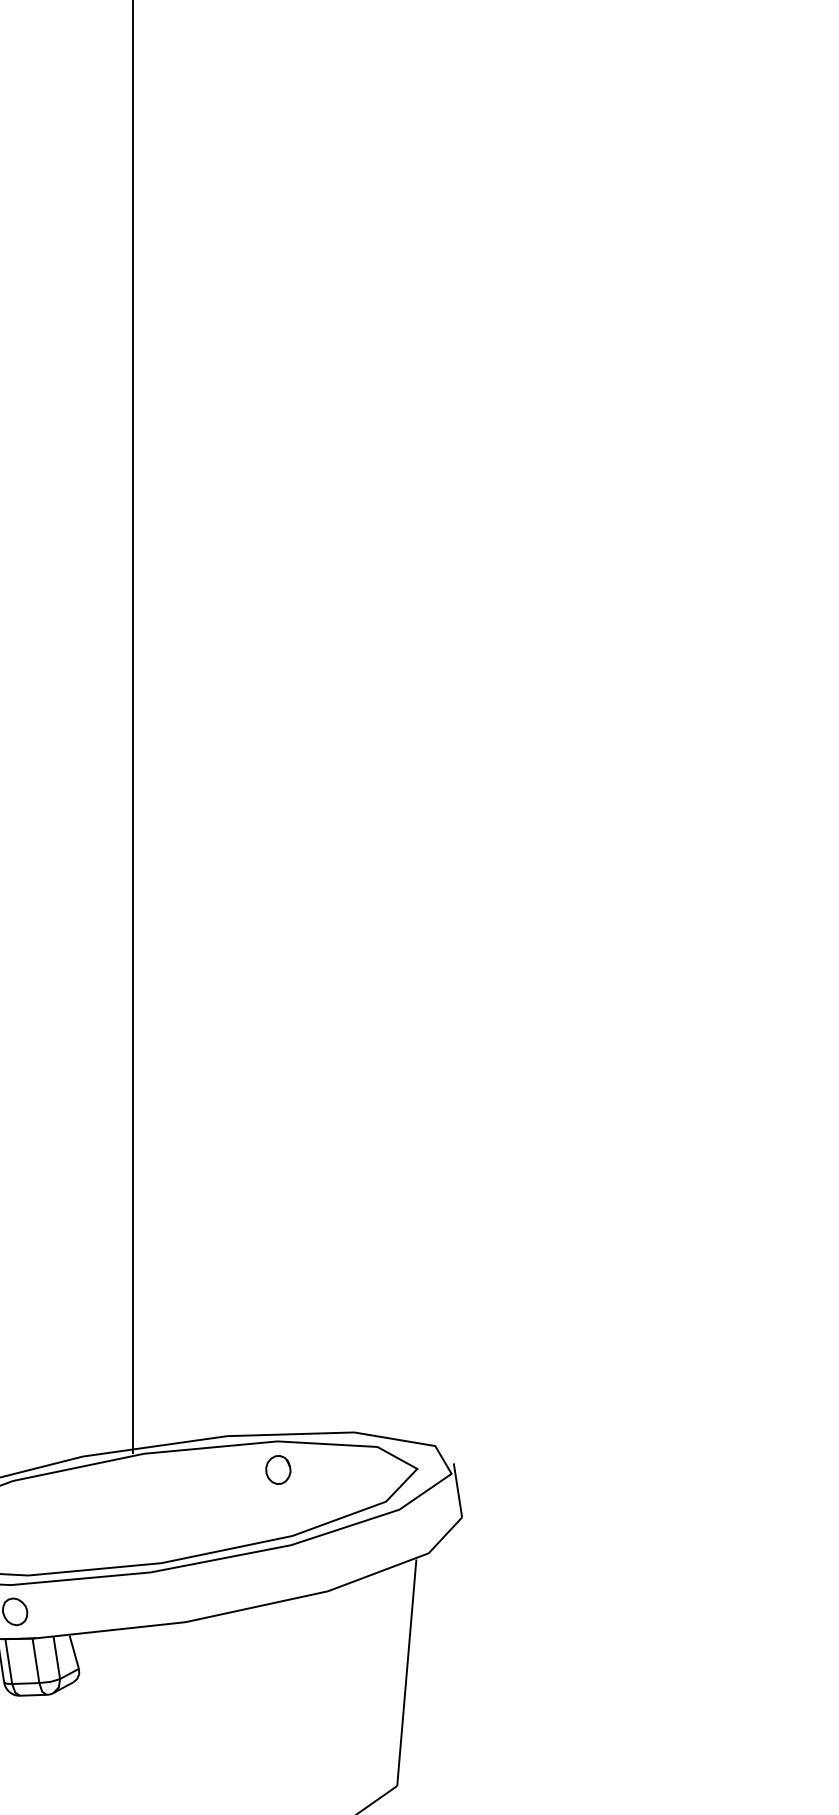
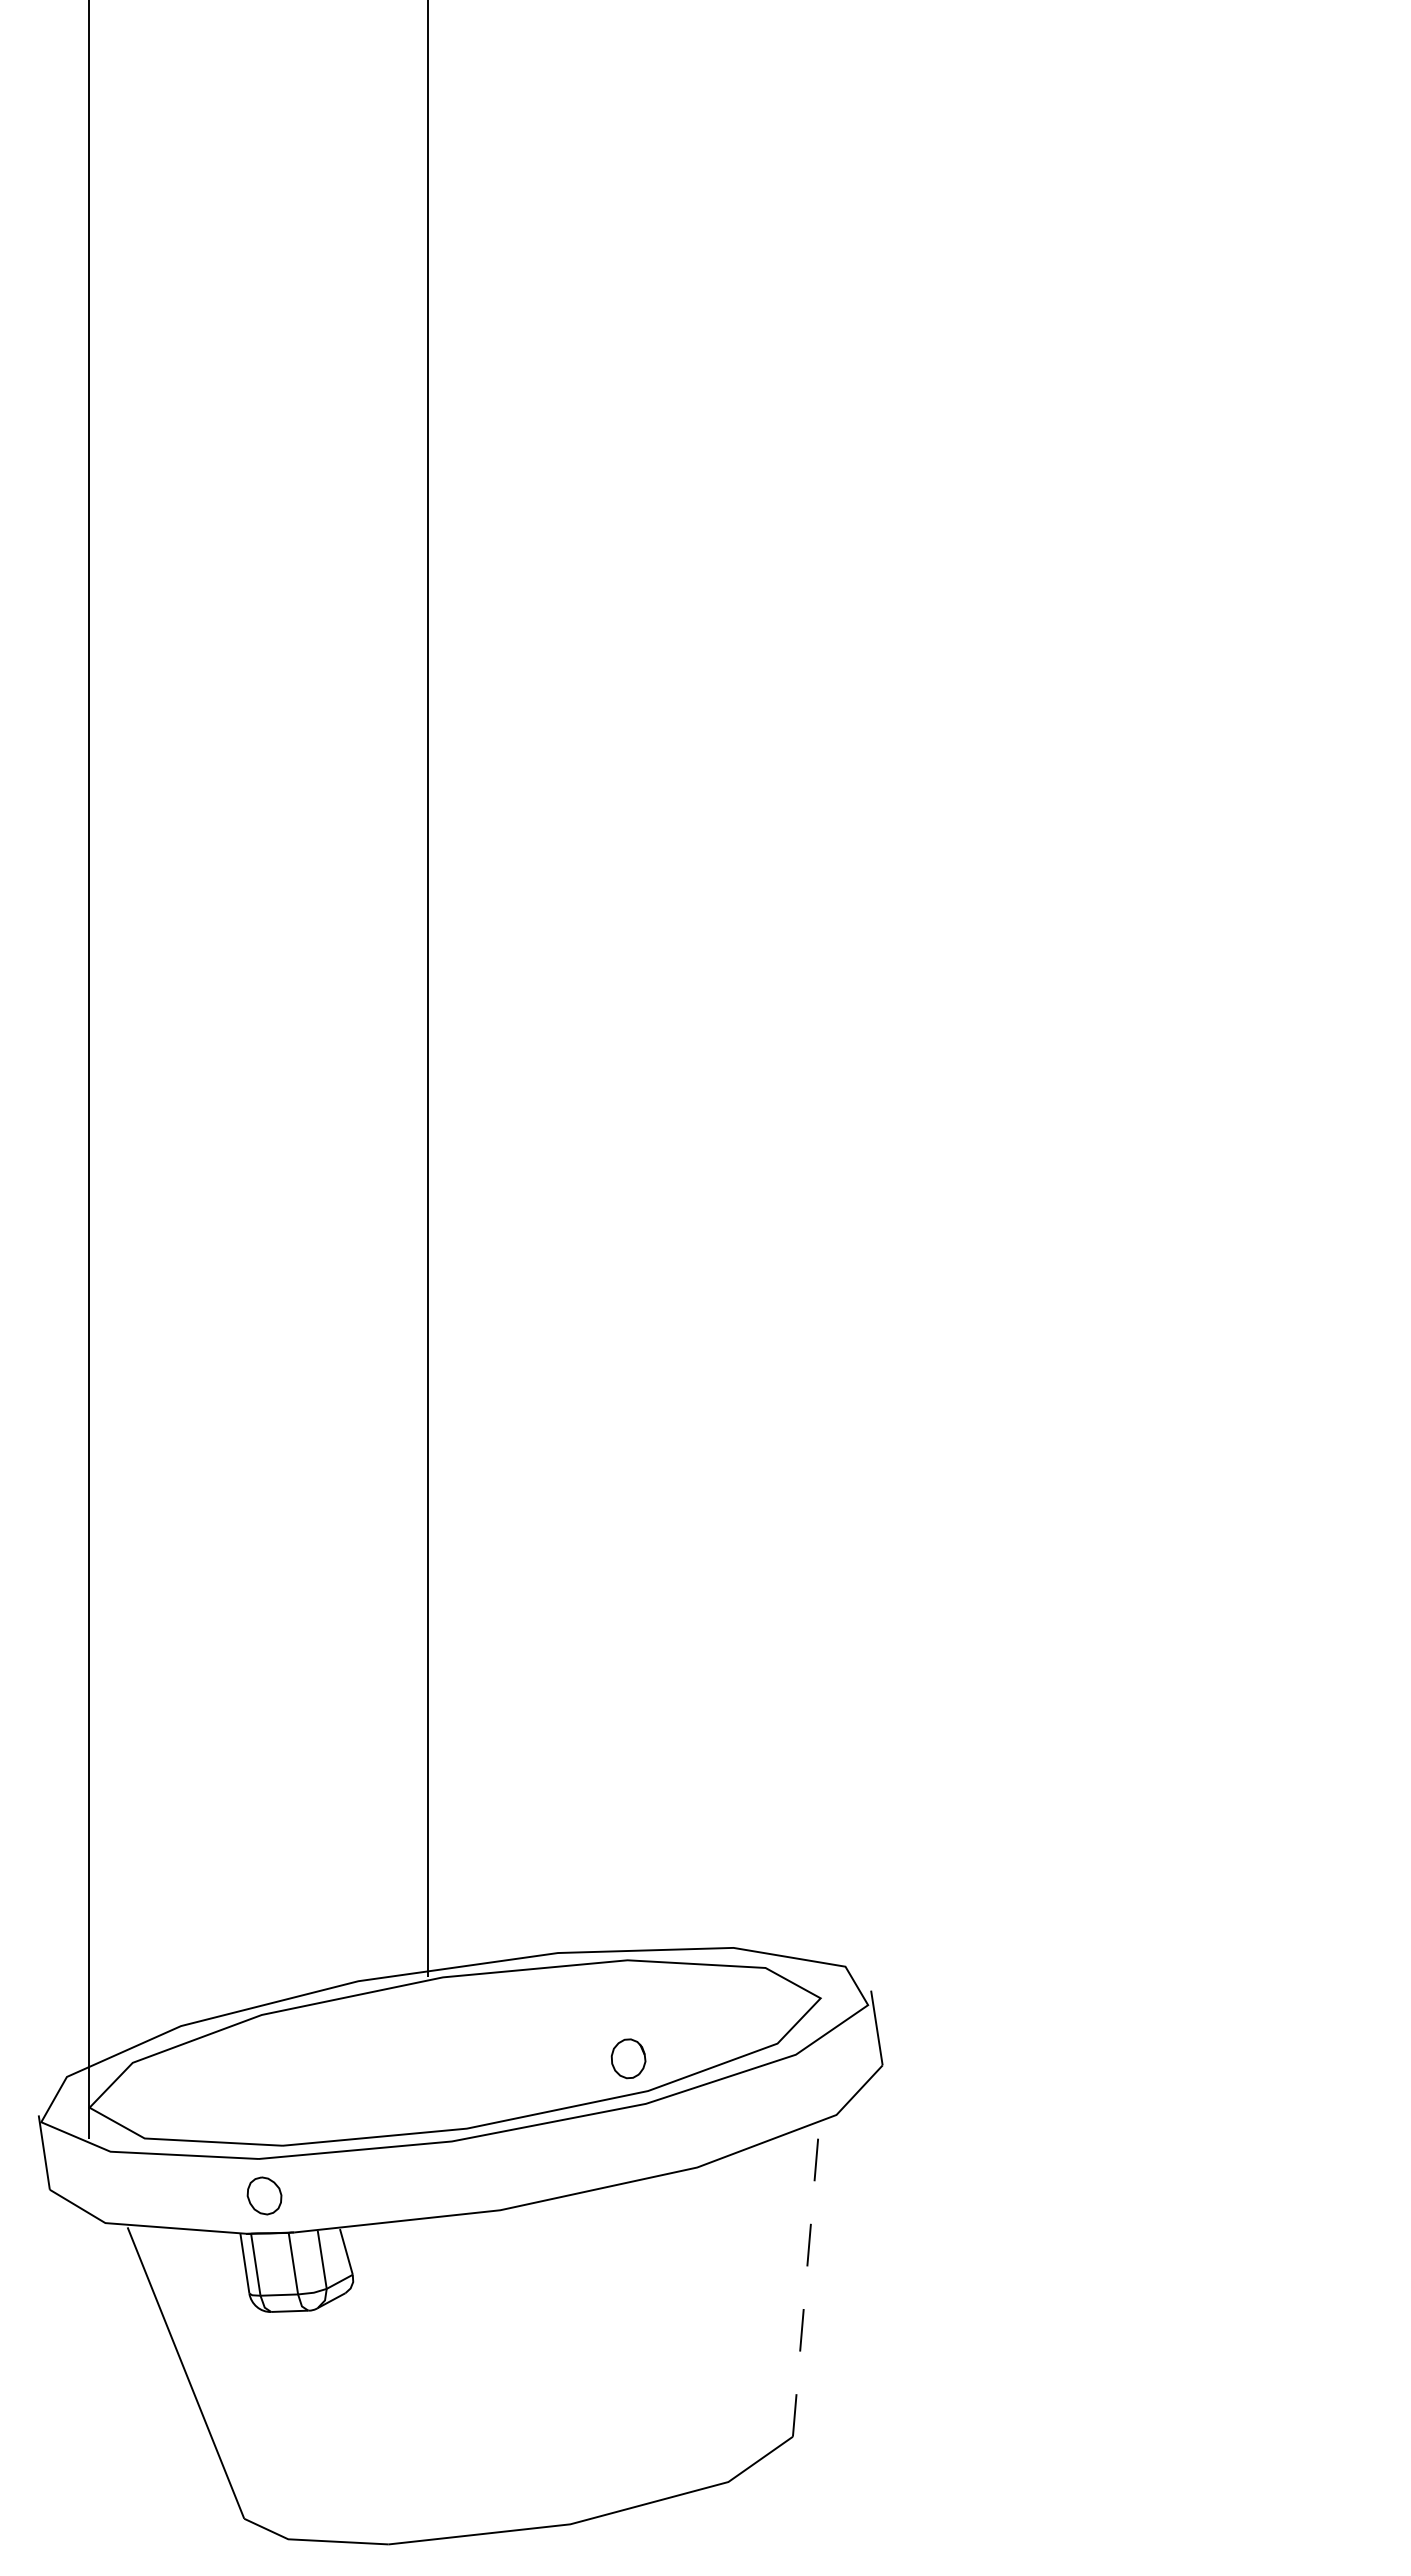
part: (278, 1469) -> (628, 2058), moved
line: (407, 1672) -> (806, 2279), solid -> dashed

